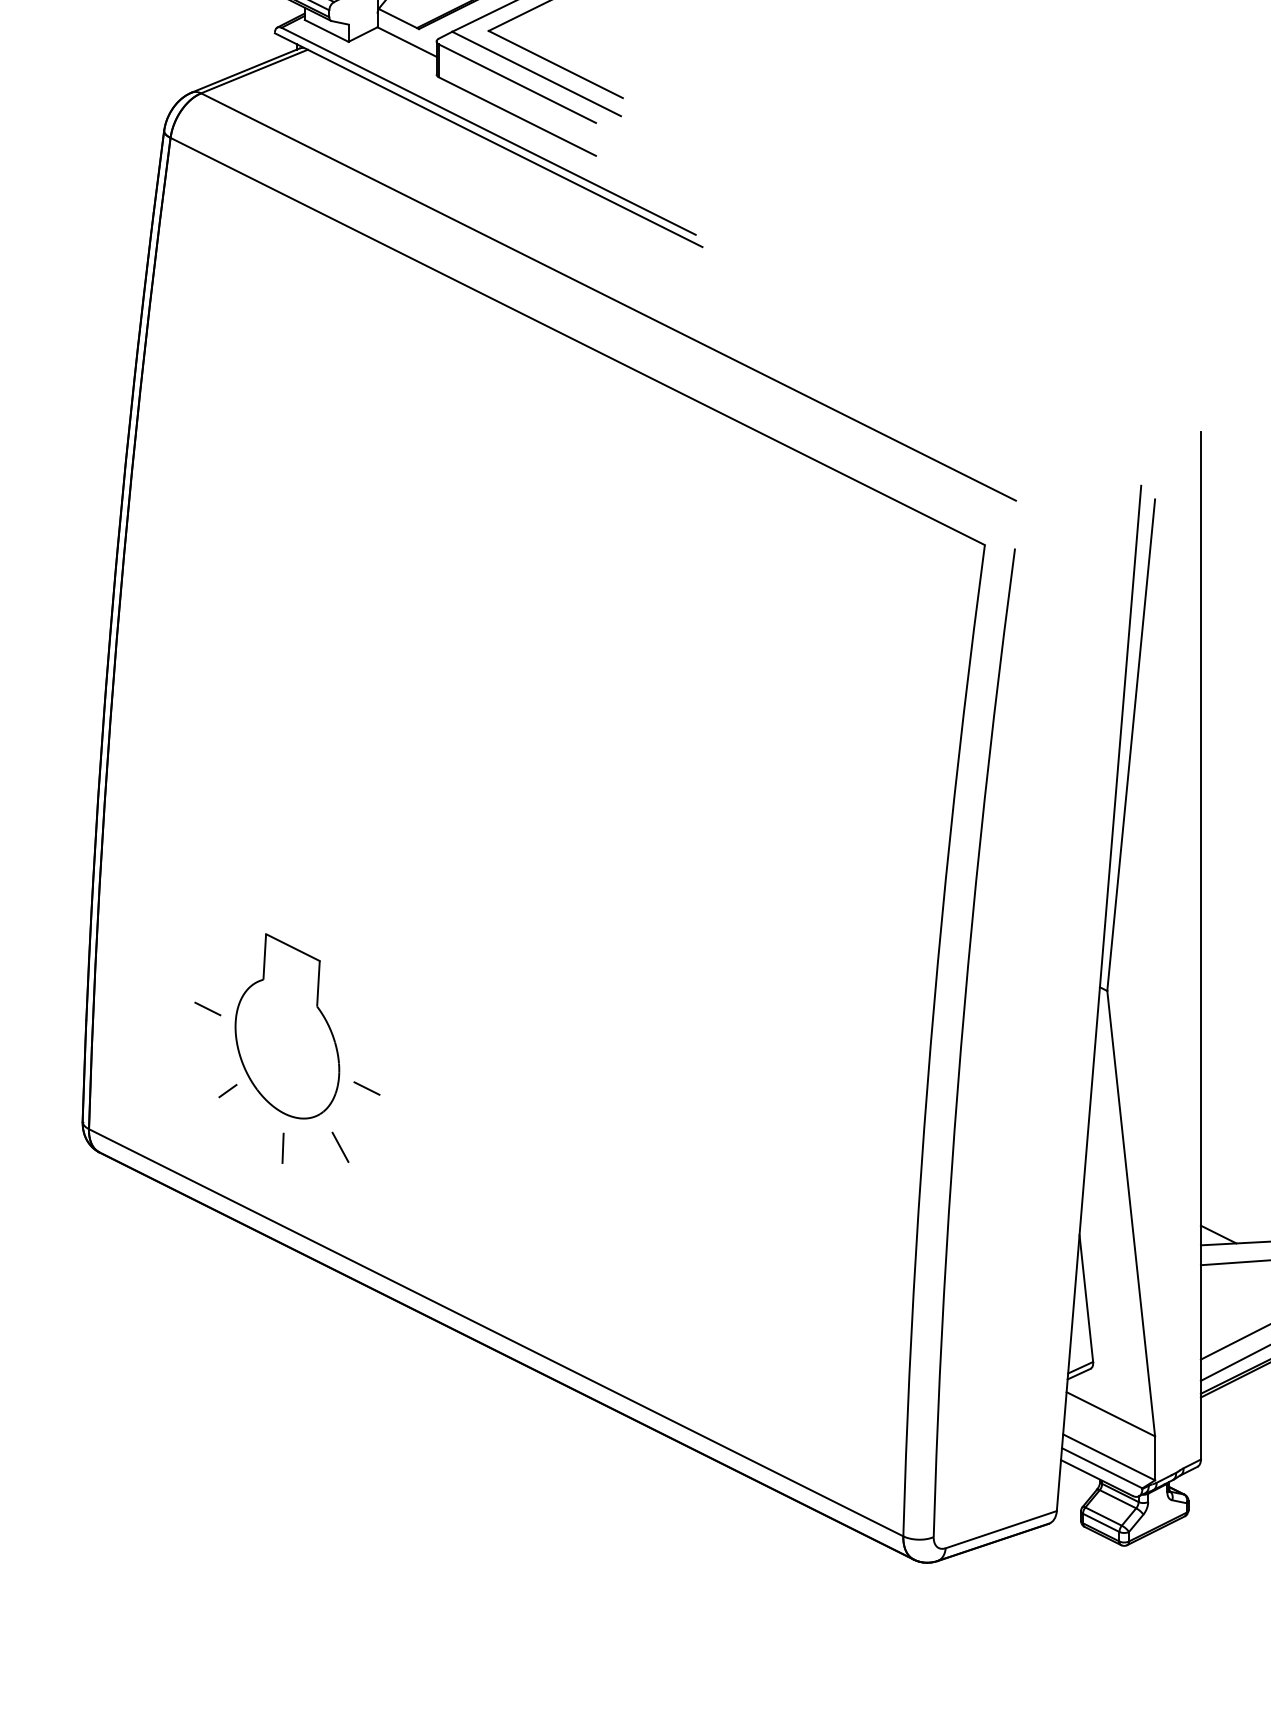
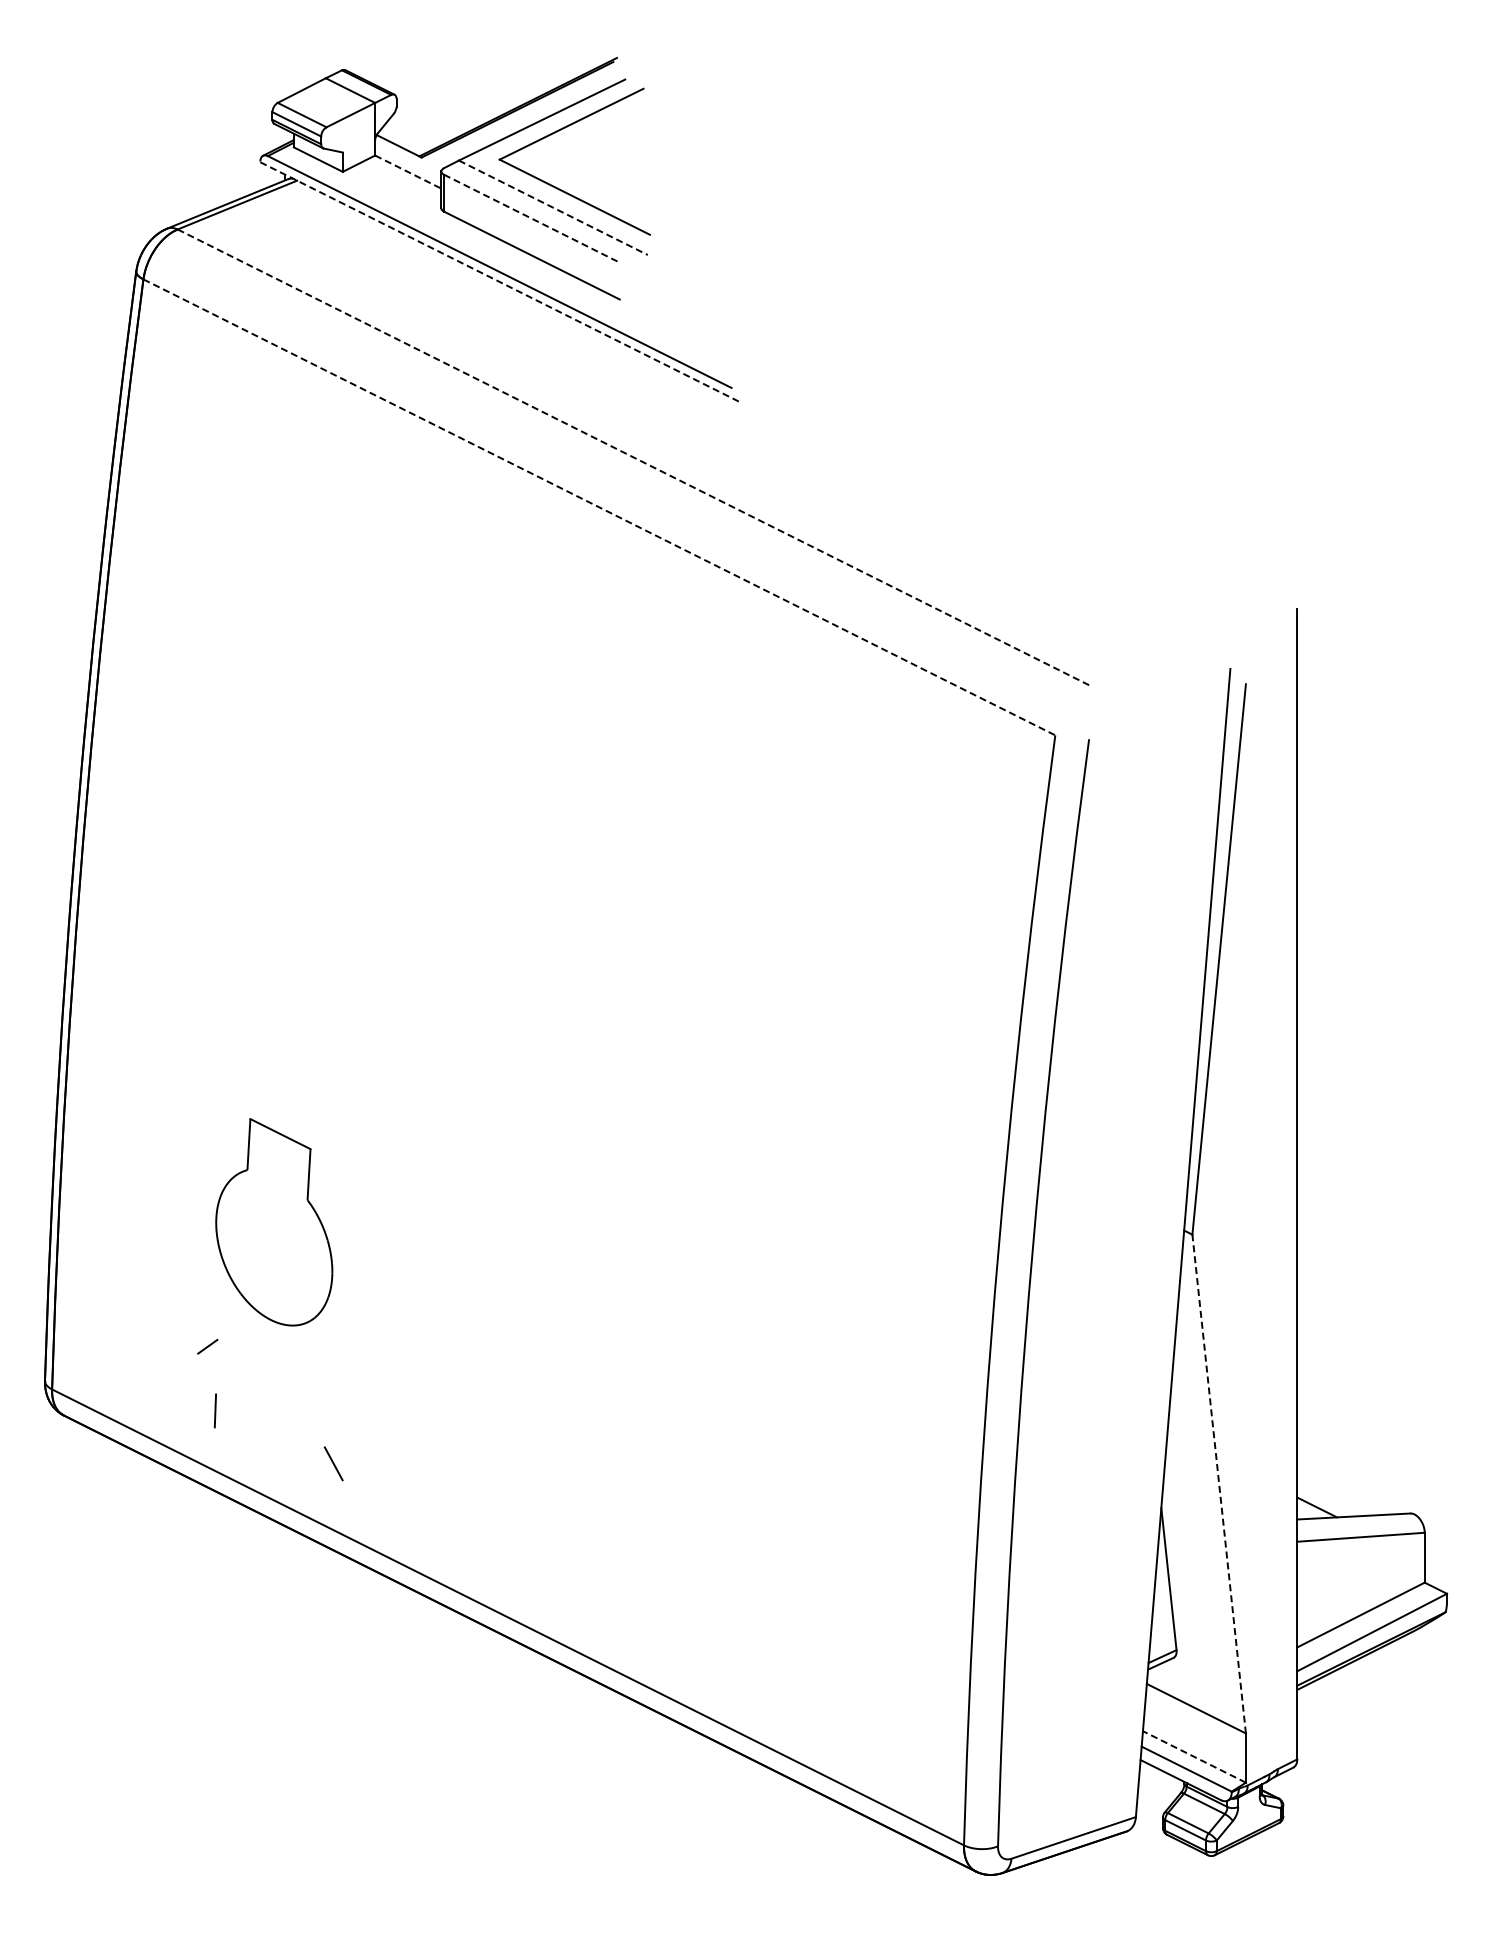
line: (407, 42) -> (408, 172), solid -> dashed
line: (536, 73) -> (553, 207), solid -> dashed
line: (517, 83) -> (532, 218), solid -> dashed
line: (488, 139) -> (499, 281), solid -> dashed
line: (609, 296) -> (634, 457), solid -> dashed
line: (577, 341) -> (599, 507), solid -> dashed
line: (208, 1008) -> (185, 1254), removed
part: (287, 1026) -> (274, 1222), moved
line: (367, 1088) -> (363, 1343), removed
line: (282, 1147) -> (214, 1410), moved
line: (340, 1147) -> (333, 1463), moved
line: (1131, 1214) -> (1219, 1484), solid -> dashed
line: (1109, 1456) -> (1194, 1756), solid -> dashed

